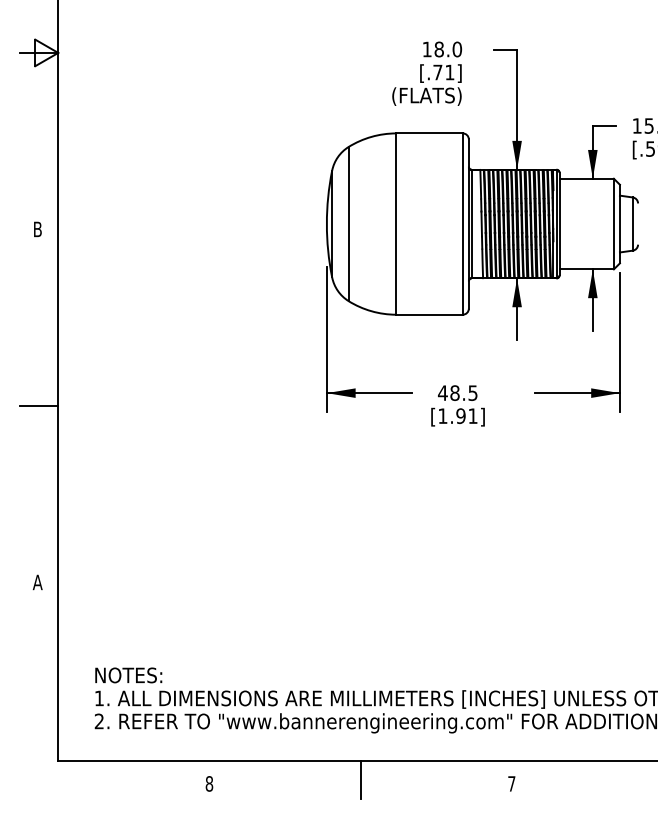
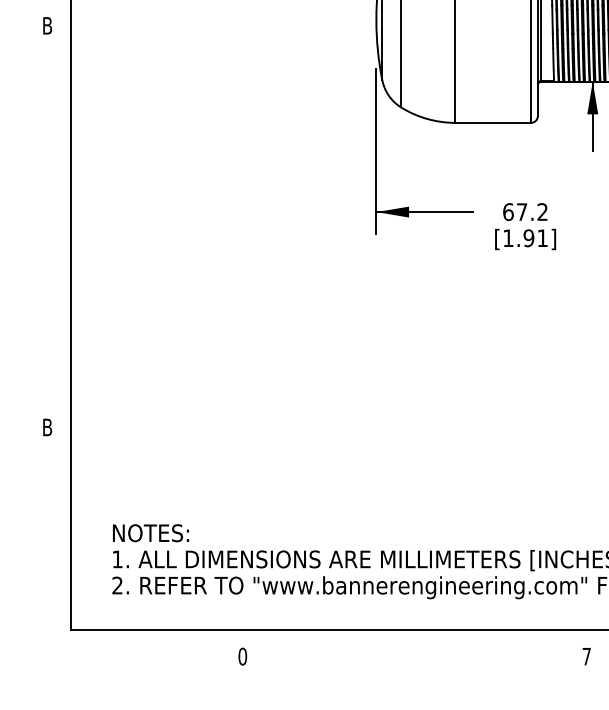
text: (457, 392) -> (524, 211), 48.5 -> 67.2
line: (38, 405) -> (48, 226), removed
text: (37, 582) -> (47, 427), A -> B
line: (360, 779) -> (414, 651), removed
text: (209, 783) -> (242, 656), 8 -> 0

